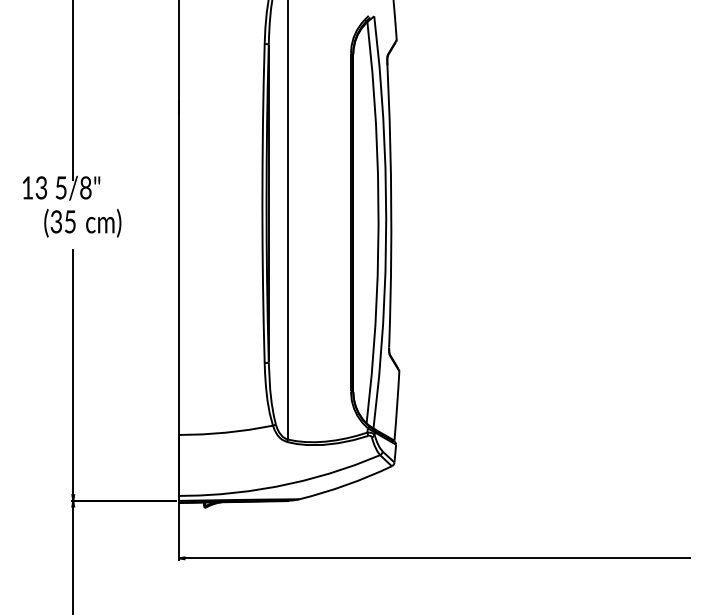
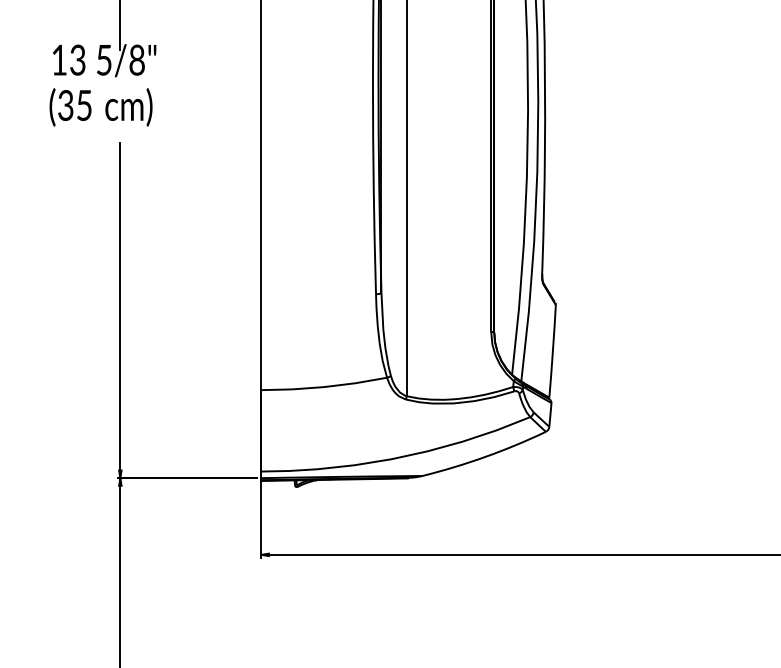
text: (82, 222) -> (100, 106), moved

